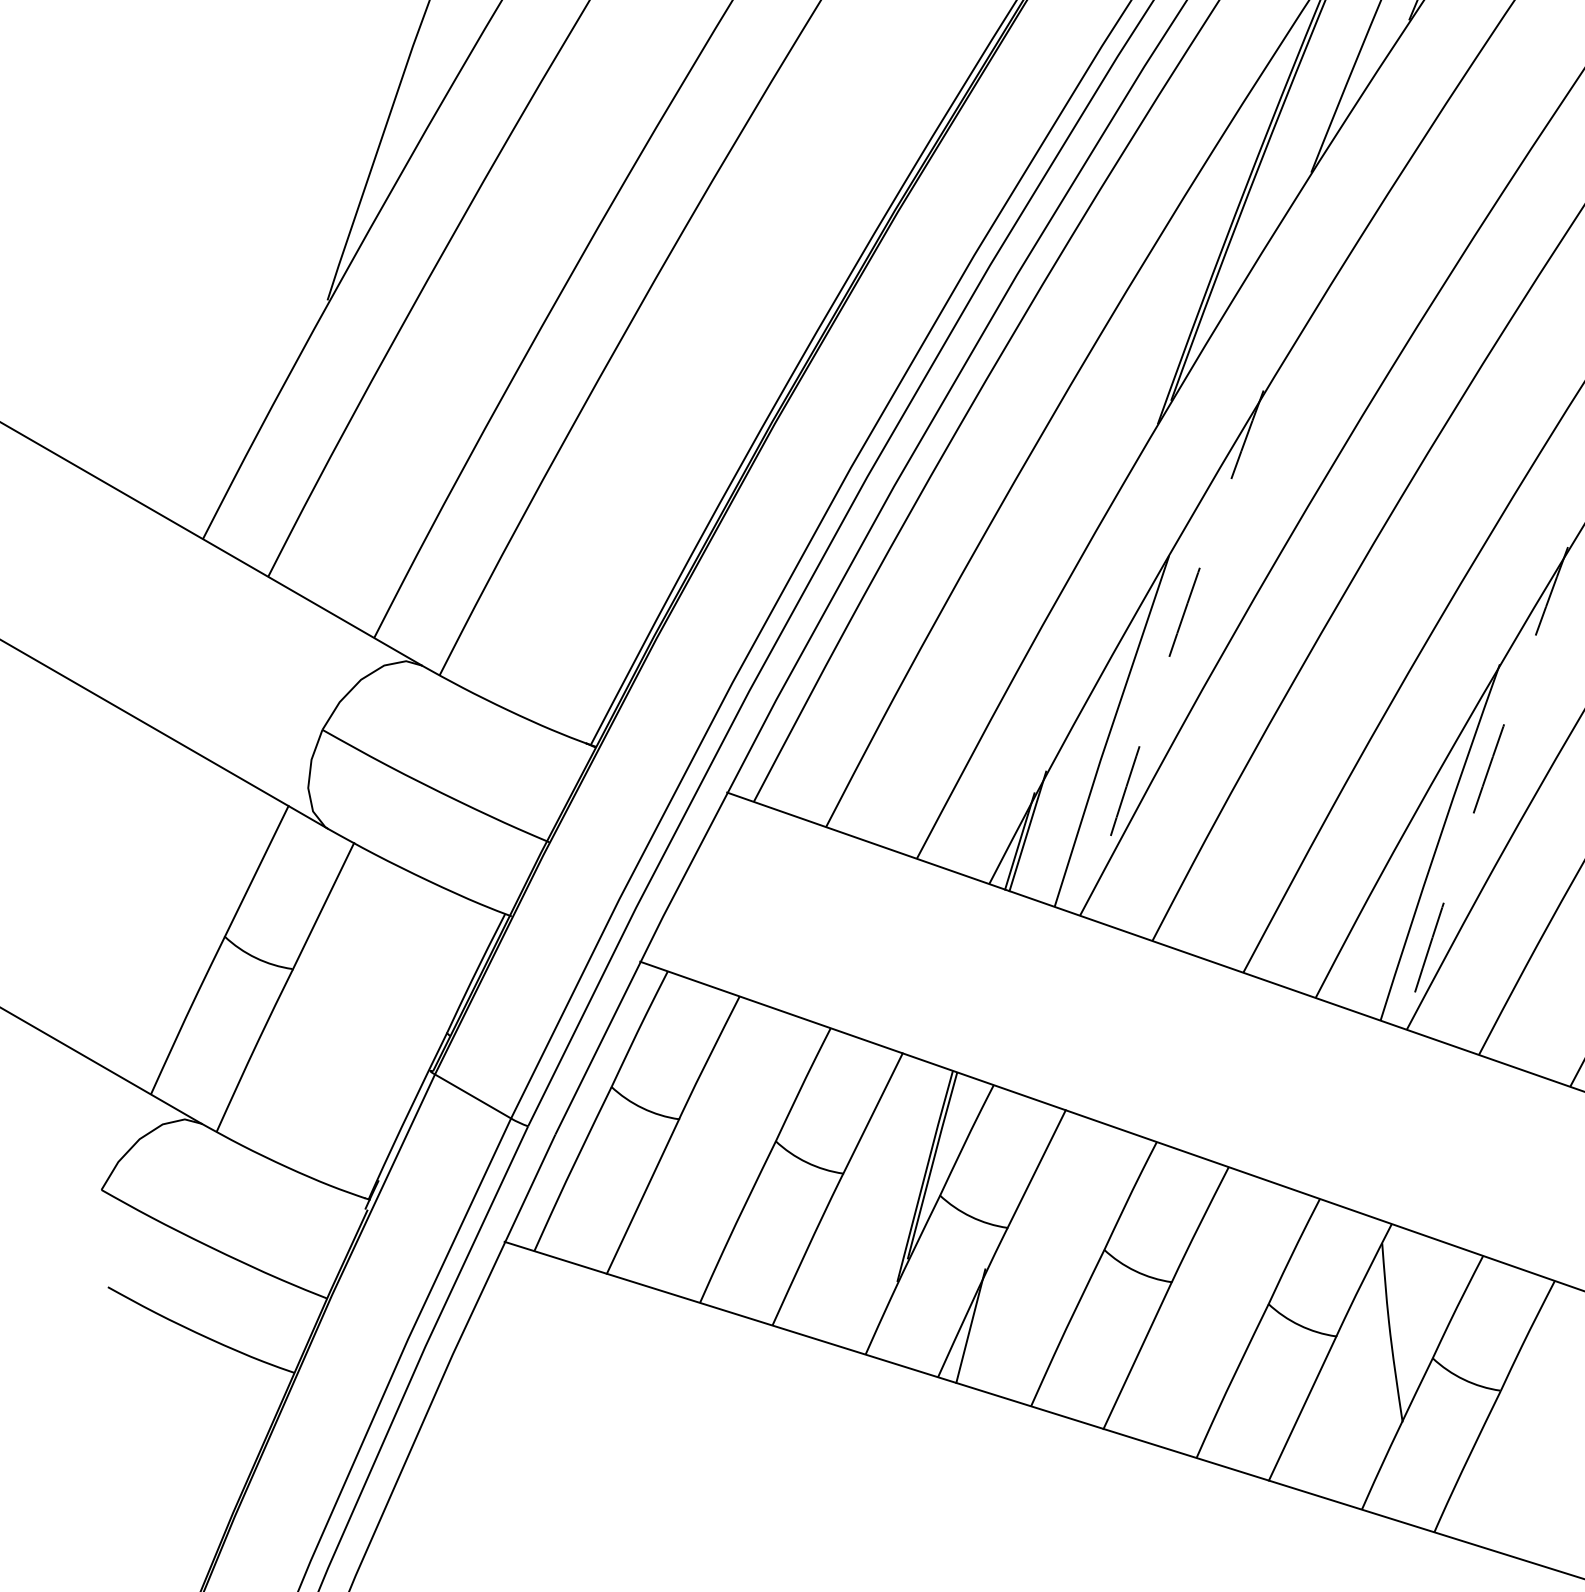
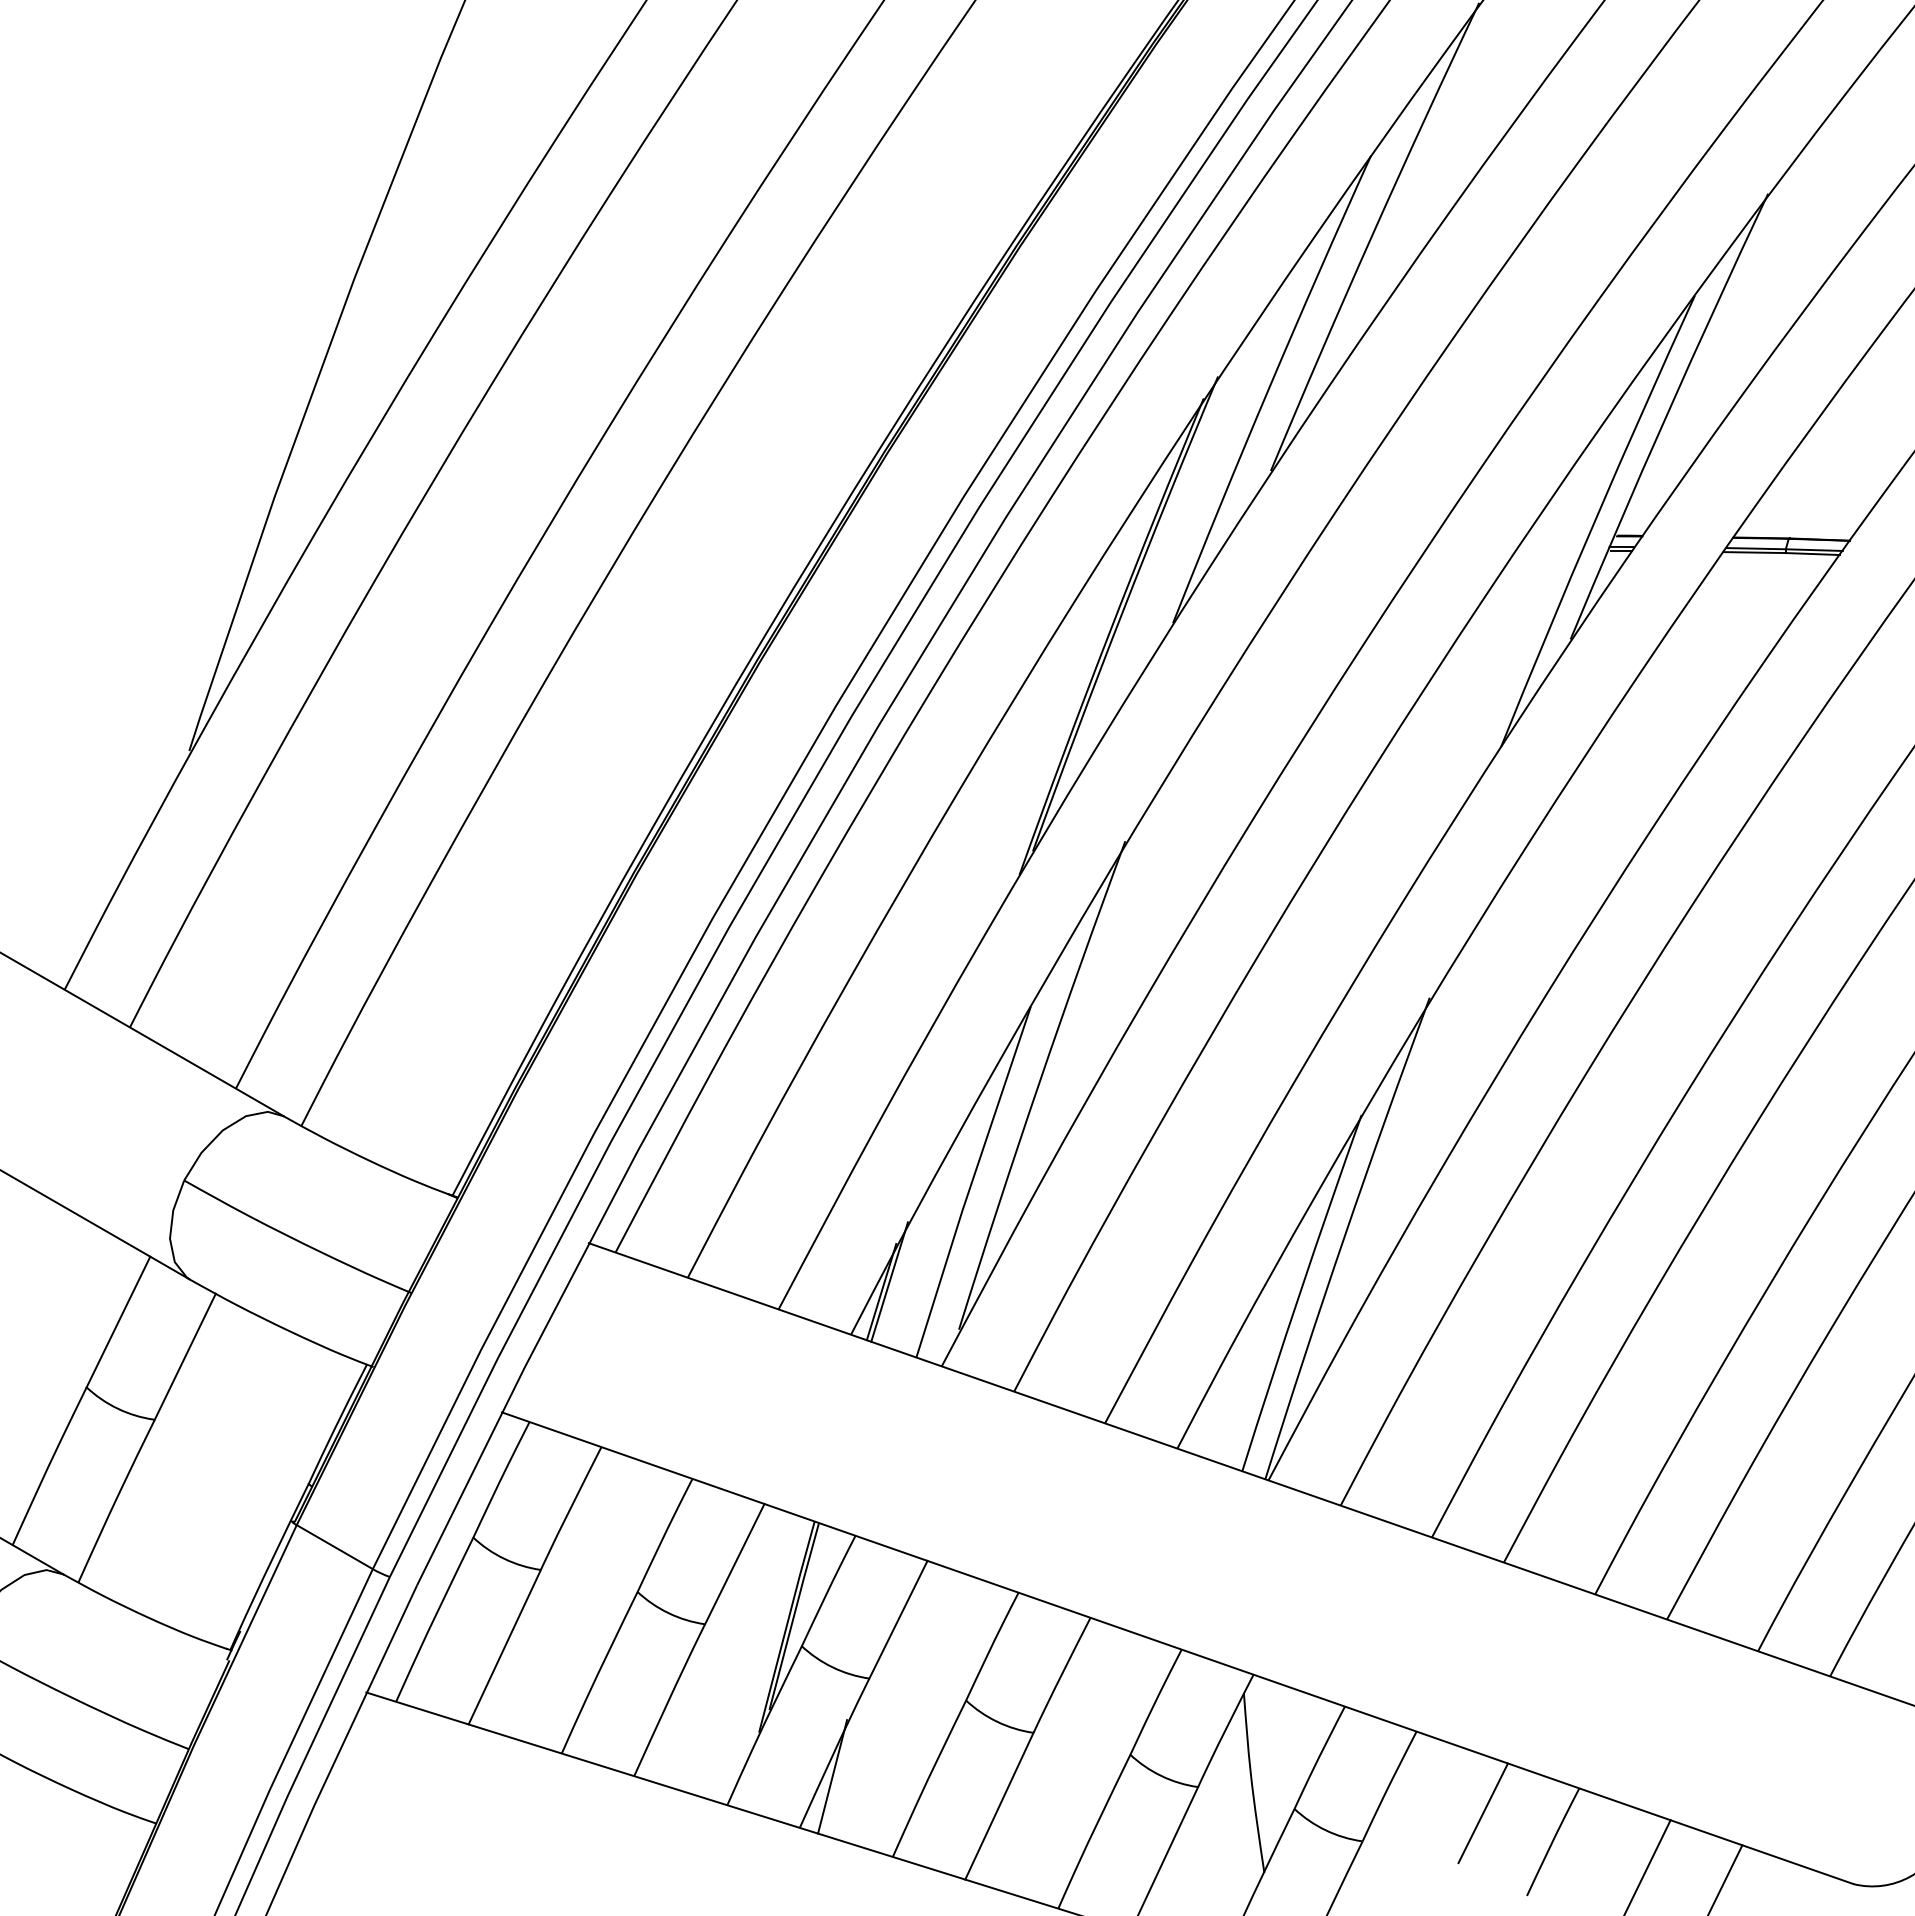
arc: (1176, 633) -> (1038, 1084), dashed -> solid
arc: (1482, 786) -> (1344, 1237), dashed -> solid

